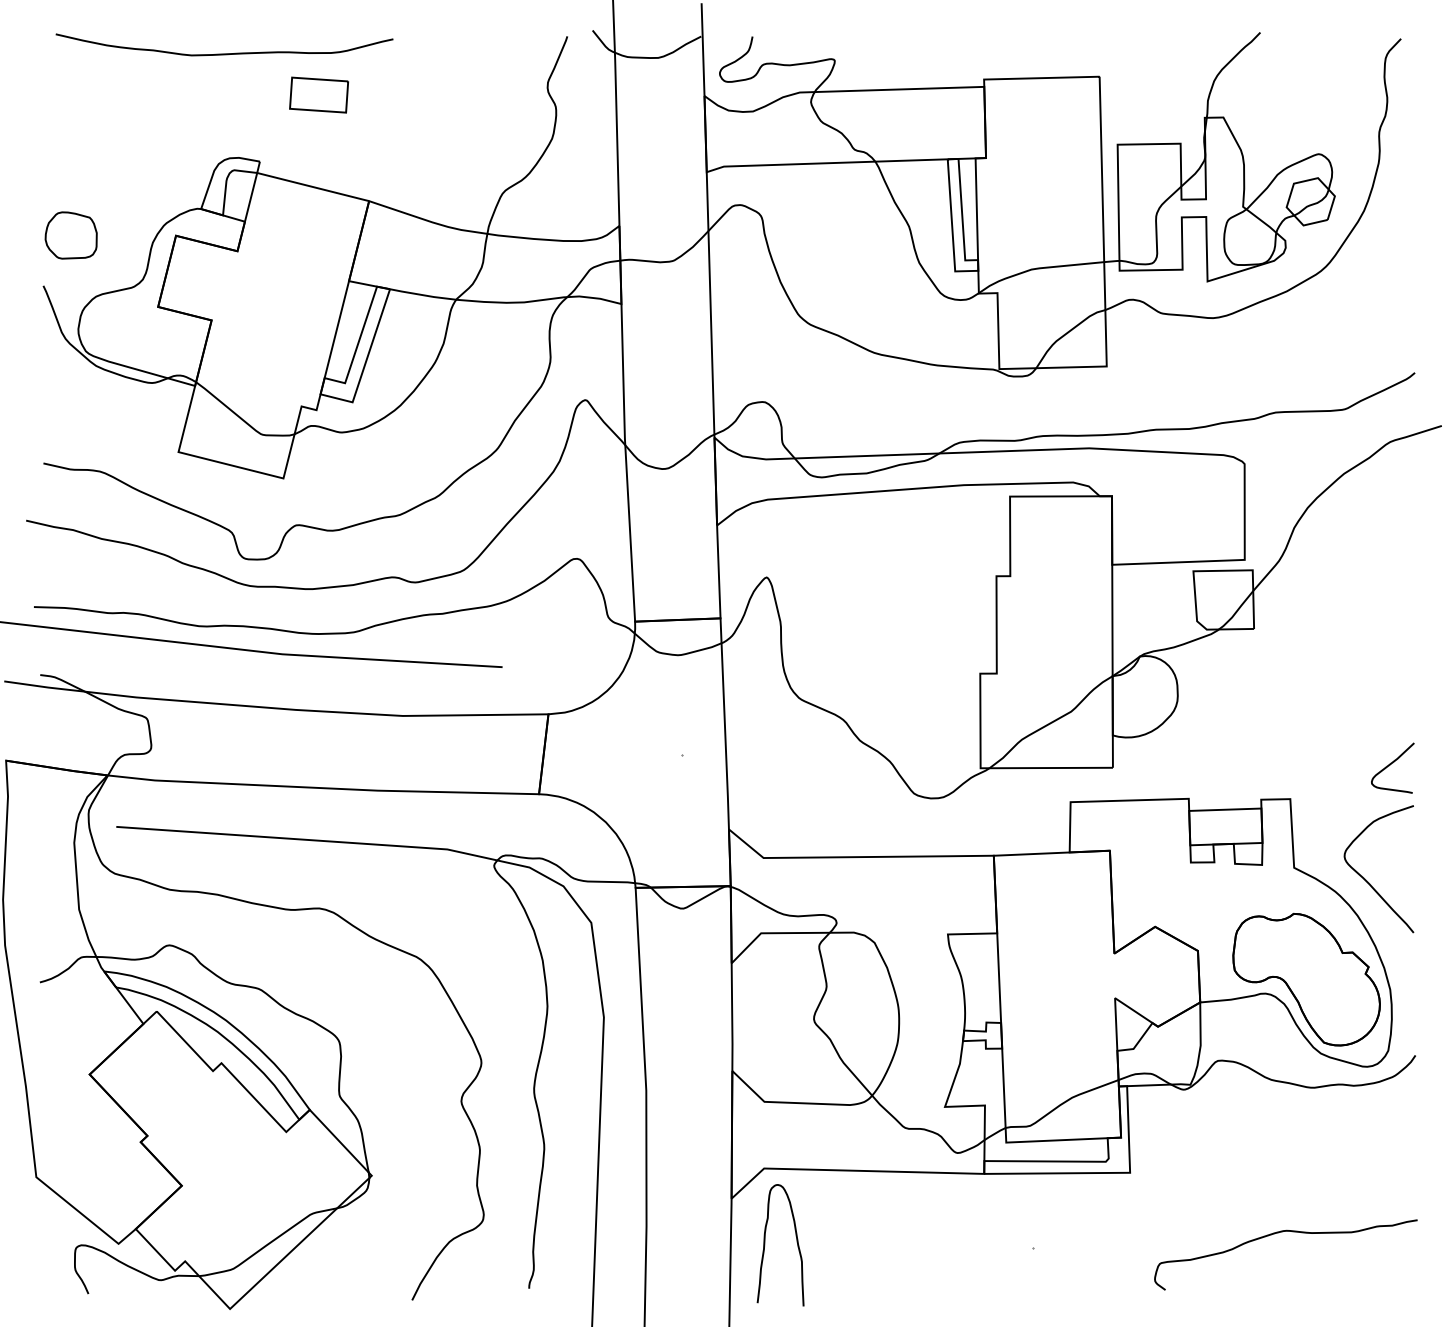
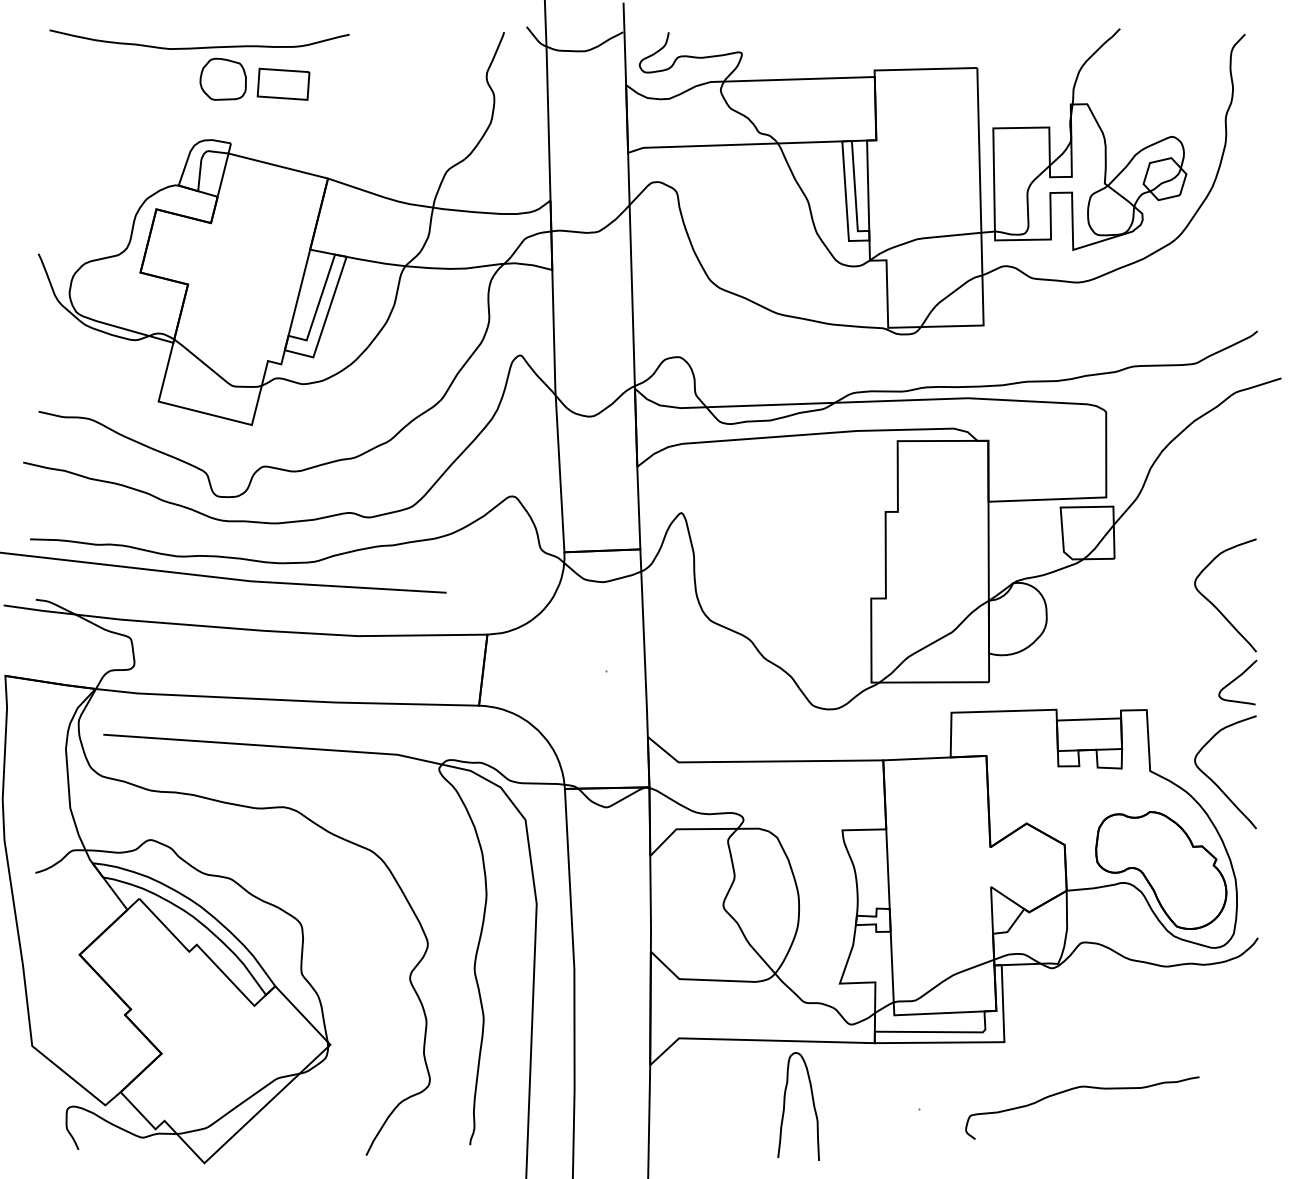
part: (70, 235) -> (222, 79), moved
curve: (1367, 681) -> (1215, 605), added
curve: (1278, 1233) -> (1075, 1089), moved
curve: (765, 1245) -> (785, 1106), moved

